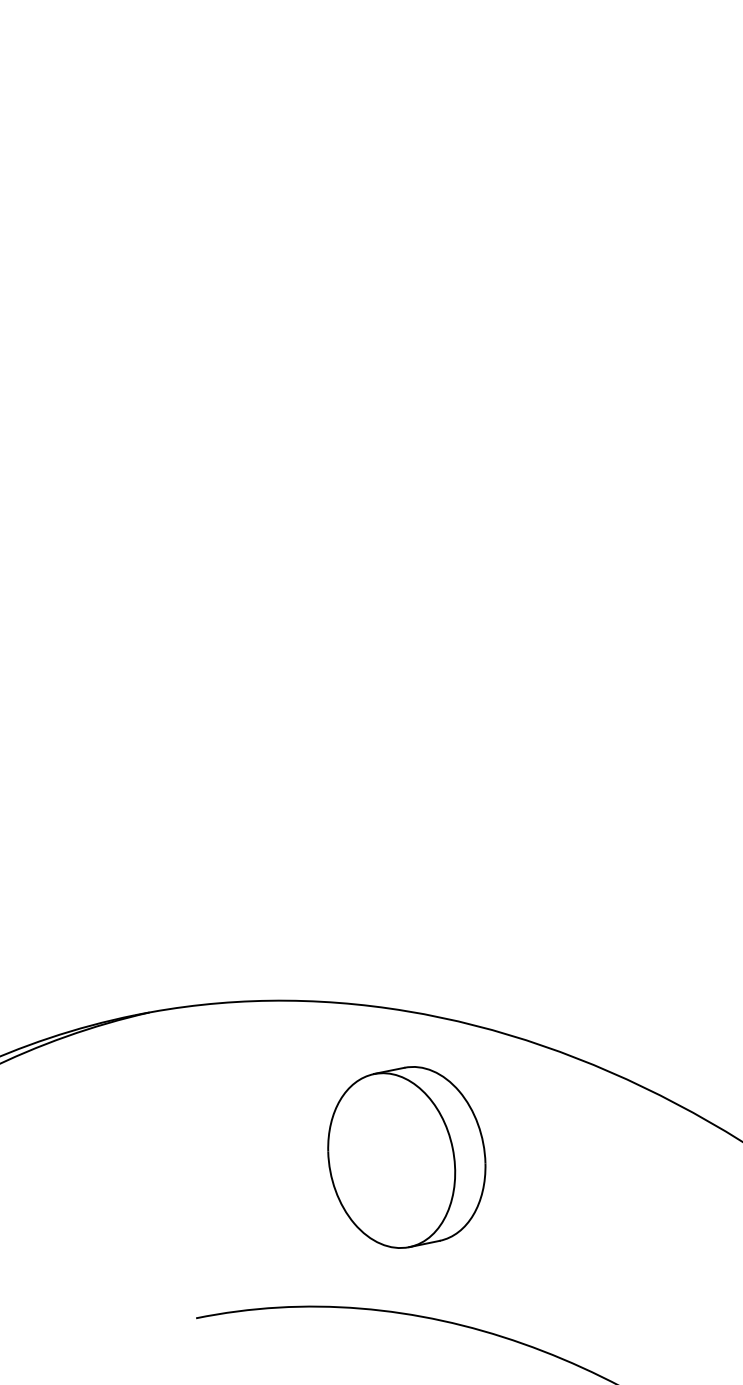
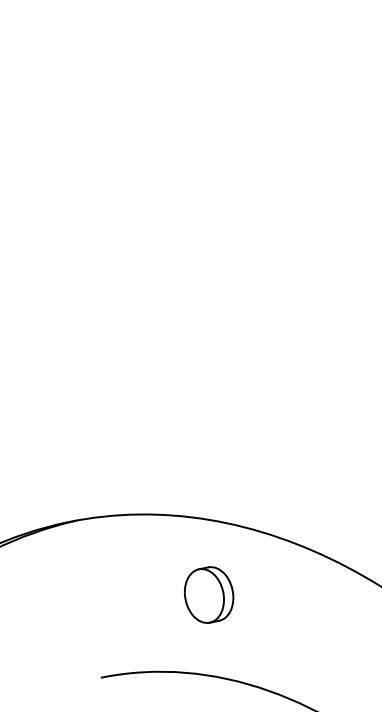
part: (405, 1156) -> (208, 594), size x0.6

